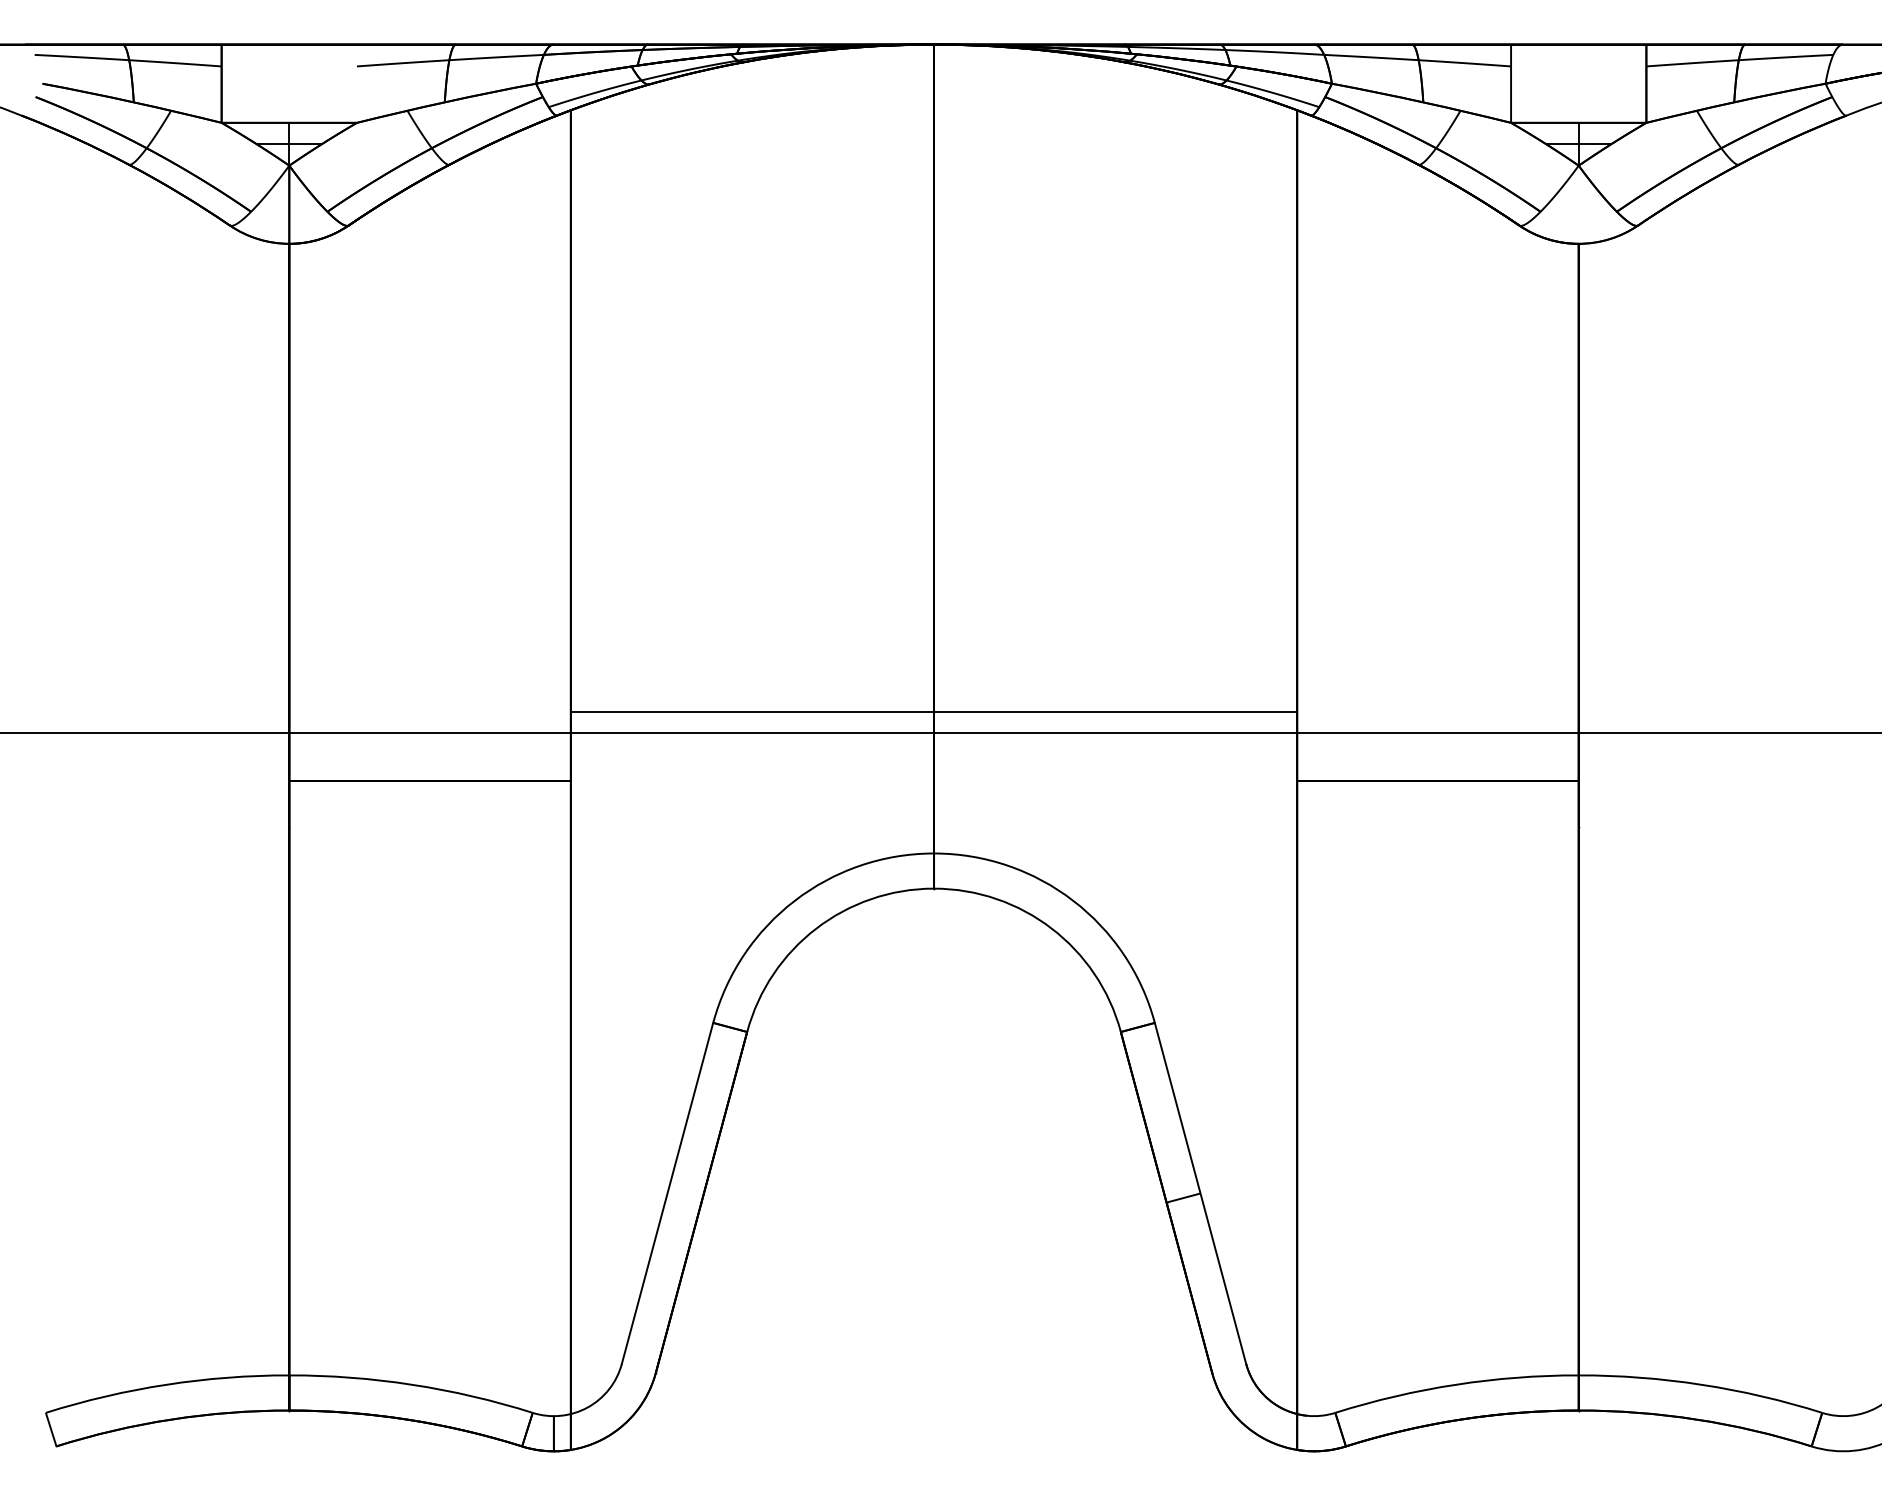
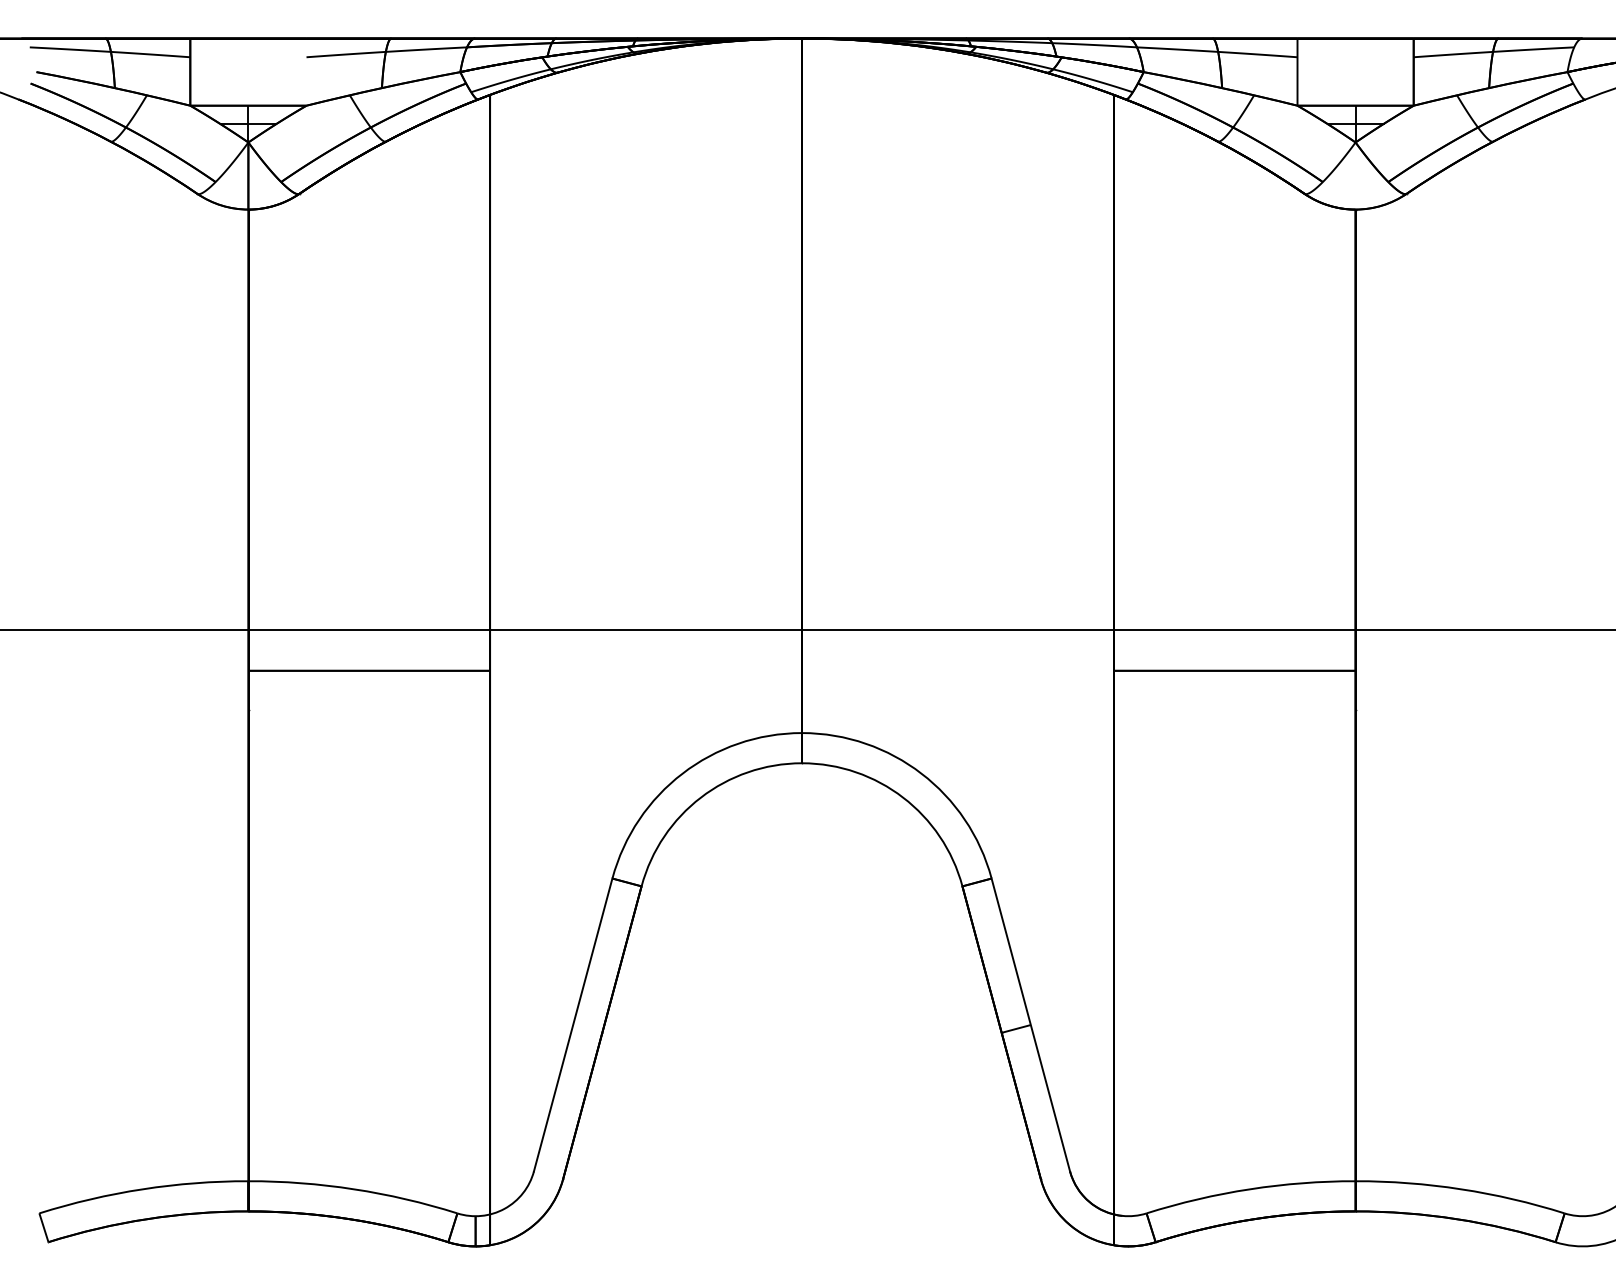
line: (933, 711) -> (801, 611), removed

